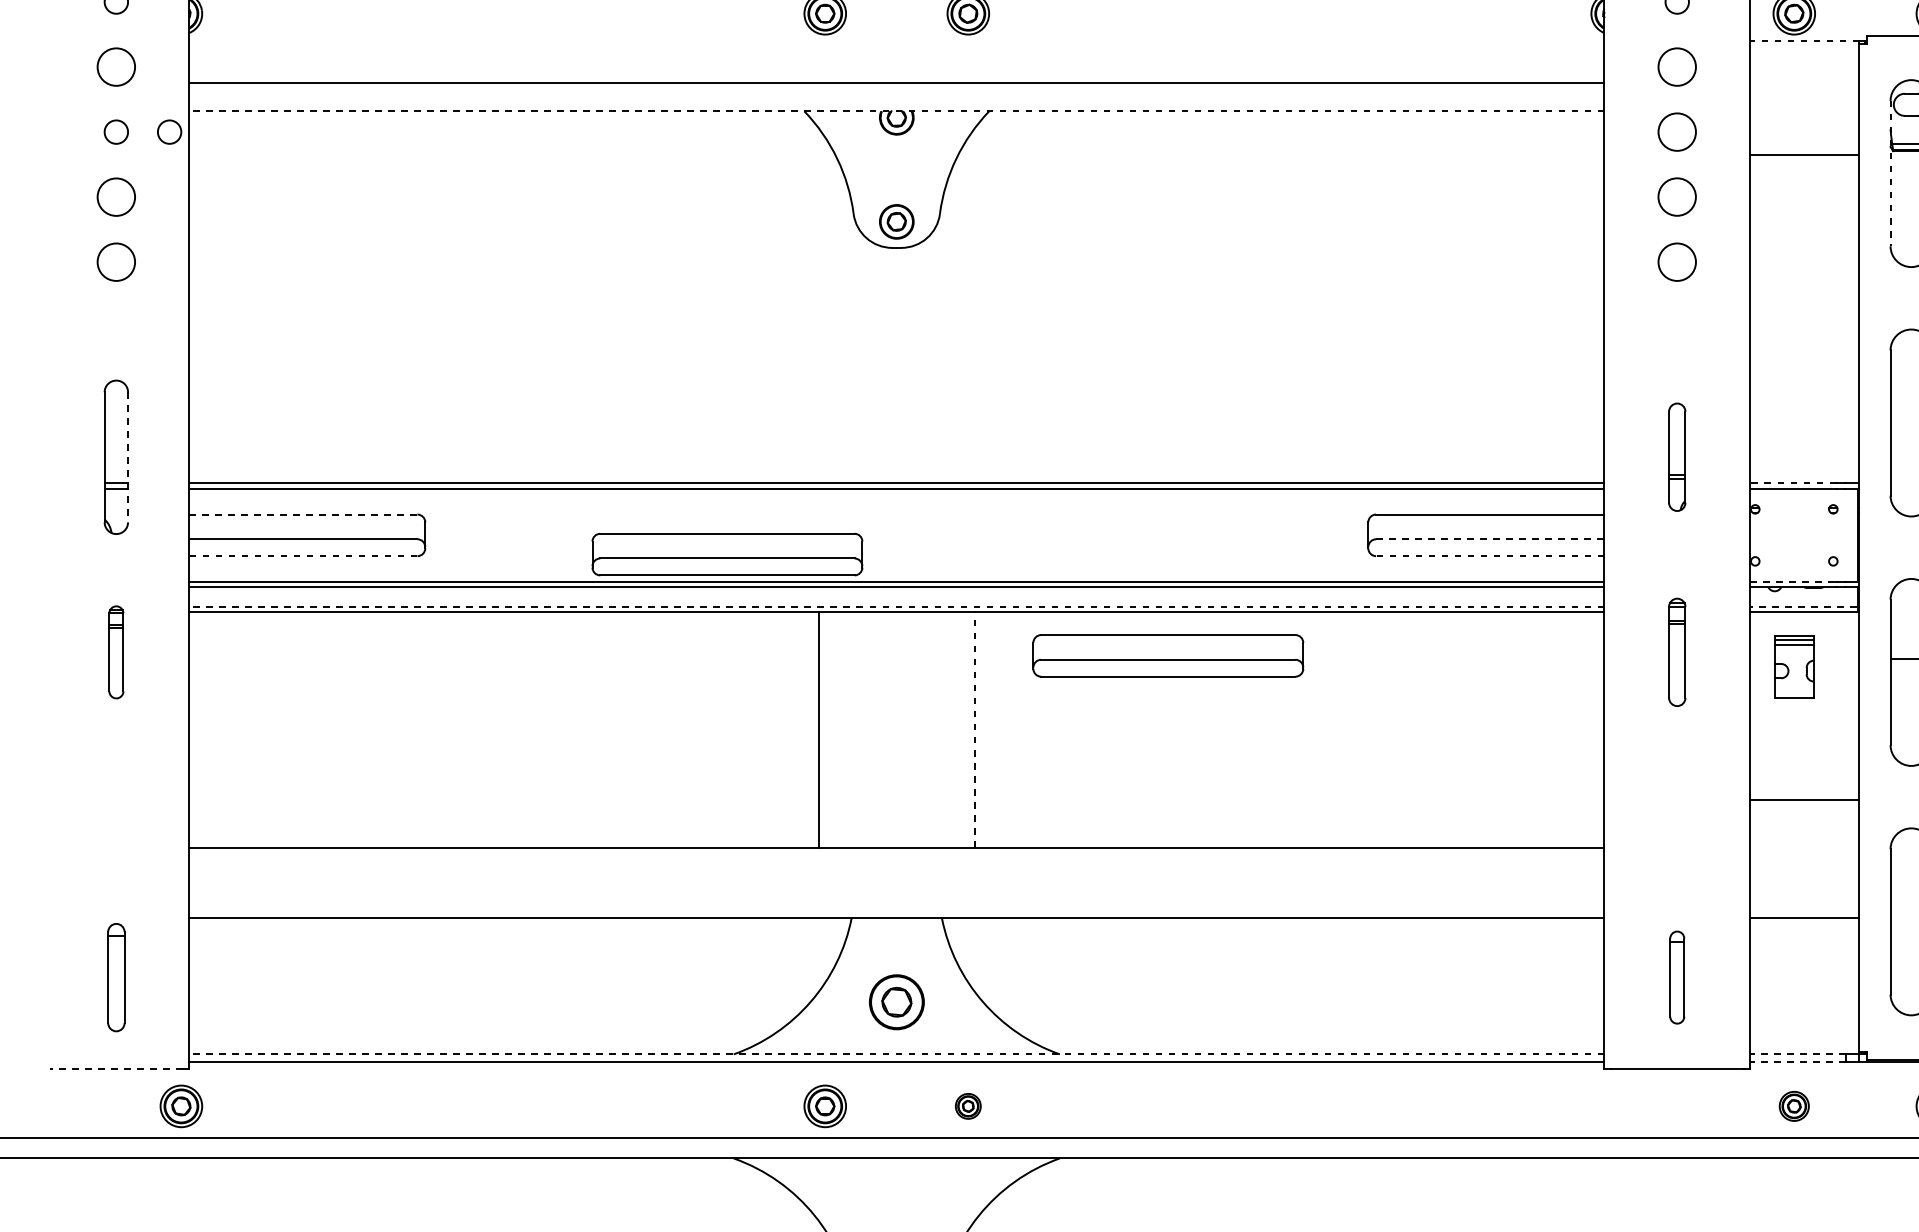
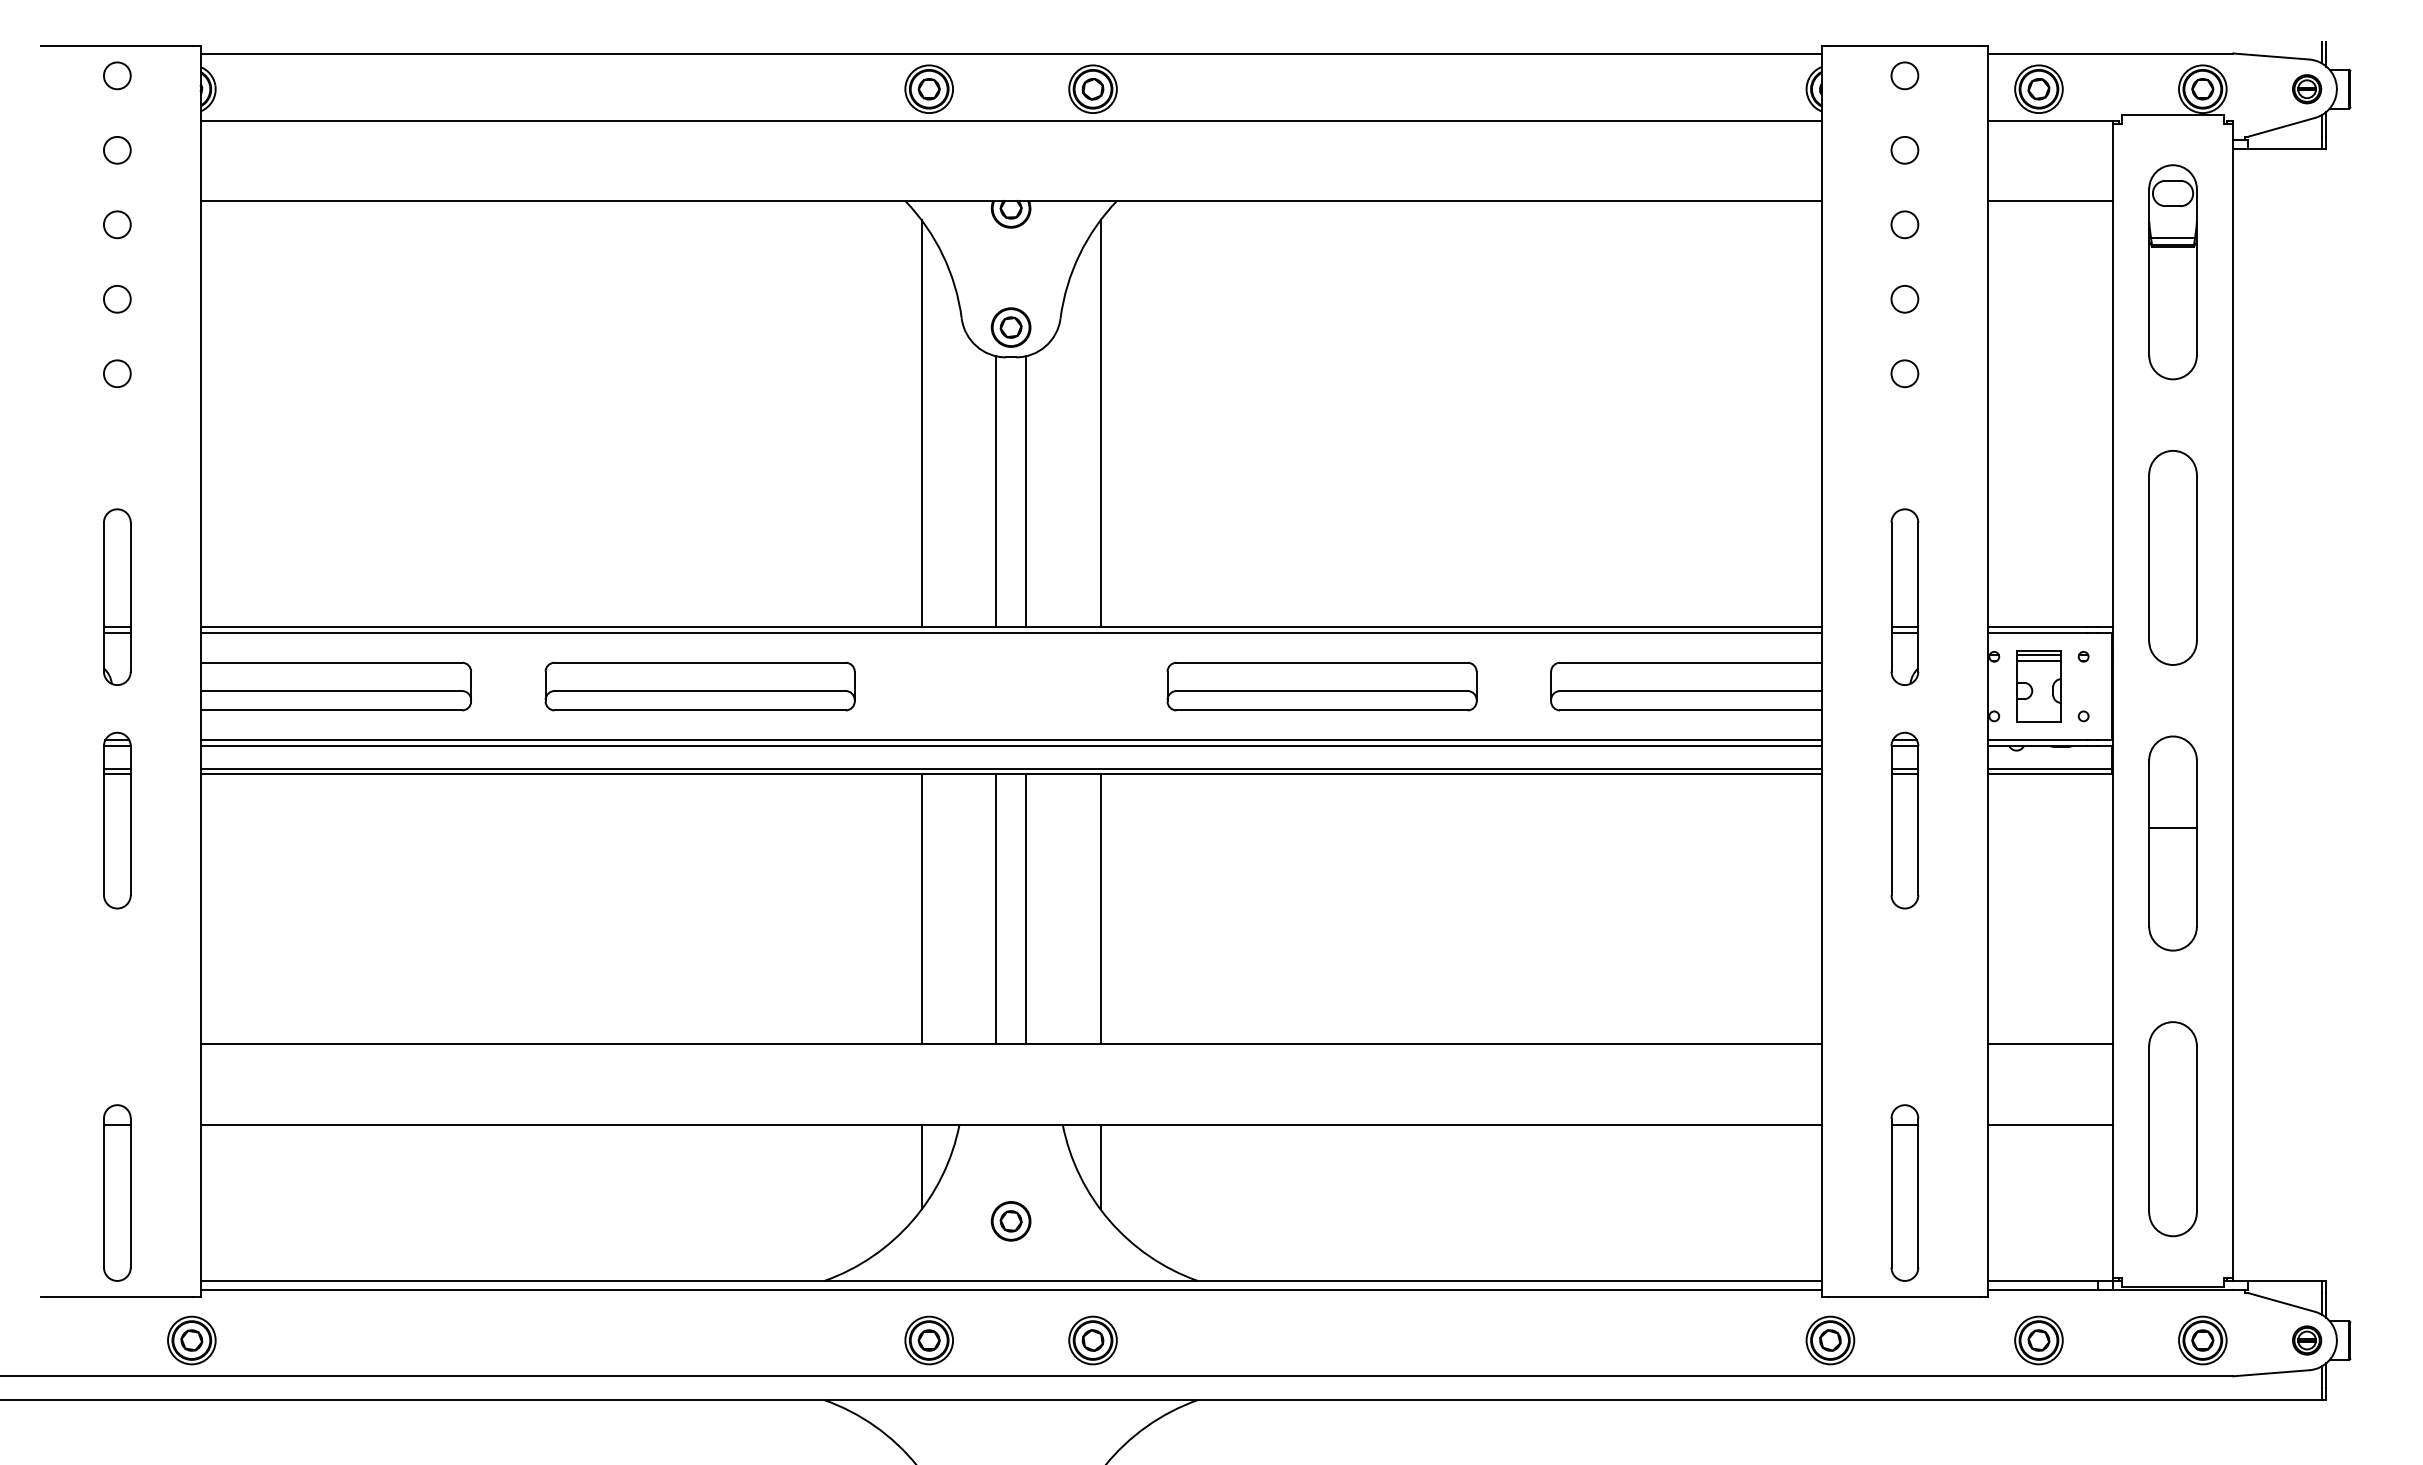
line: (1804, 41) -> (2050, 120), dashed -> solid
circle: (115, 66) -> (116, 149), size x0.62
circle: (1676, 66) -> (1904, 149), size x0.62
line: (896, 82) -> (1010, 120), moved
line: (896, 110) -> (1010, 200), dashed -> solid
circle: (169, 131) -> (178, 224), removed
circle: (1676, 131) -> (1904, 224), size x0.62
line: (1804, 154) -> (2050, 200), moved
line: (1890, 173) -> (2149, 272), dashed -> solid
circle: (115, 196) -> (116, 298), size x0.62
circle: (1676, 197) -> (1904, 299), size x0.62
circle: (115, 261) -> (116, 373), size x0.62
circle: (1676, 261) -> (1904, 373), size x0.62
line: (818, 305) -> (921, 423), added
line: (974, 305) -> (1100, 423), added
line: (883, 365) -> (995, 491), added
line: (910, 365) -> (1026, 491), added
part: (1676, 456) -> (1904, 596), size x1.43
line: (127, 457) -> (130, 597), dashed -> solid
line: (1793, 483) -> (2037, 627), dashed -> solid
line: (303, 514) -> (331, 662), dashed -> solid
line: (1490, 539) -> (1690, 691), dashed -> solid
part: (726, 554) -> (699, 686), moved
line: (303, 556) -> (331, 710), dashed -> solid
line: (1490, 556) -> (1690, 710), dashed -> solid
line: (1793, 582) -> (2038, 740), dashed -> solid
line: (896, 606) -> (1010, 768), dashed -> solid
line: (1802, 606) -> (2048, 768), dashed -> solid
part: (116, 652) -> (117, 820), size x1.67
part: (1676, 652) -> (1904, 820), size x1.43
part: (1167, 655) -> (1321, 686), moved
part: (1793, 667) -> (2038, 686), moved
line: (883, 730) -> (995, 909), added
line: (910, 730) -> (1026, 909), added
line: (974, 730) -> (1100, 909), dashed -> solid
line: (1804, 800) -> (2050, 1044), moved
line: (818, 954) -> (921, 1166), added
line: (974, 954) -> (1100, 1166), added
part: (116, 977) -> (117, 1192), size x1.43
part: (1676, 977) -> (1904, 1192), size x1.67
part: (896, 1002) -> (1010, 1221), size x0.62
line: (896, 1053) -> (1010, 1280), dashed -> solid
line: (1798, 1053) -> (2043, 1280), dashed -> solid
line: (1798, 1061) -> (2043, 1289), dashed -> solid
line: (116, 1068) -> (117, 1297), dashed -> solid
part: (967, 1106) -> (1092, 1340), size x1.67
part: (1612, 1106) -> (1830, 1340), added
part: (1793, 1106) -> (2038, 1340), size x1.43

